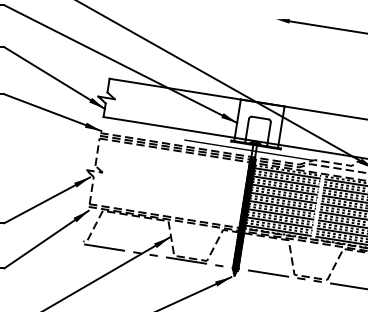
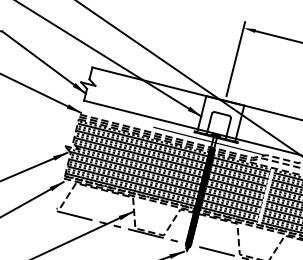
line: (270, 54) -> (235, 58), added
hatch: (170, 184) -> (137, 165), added

